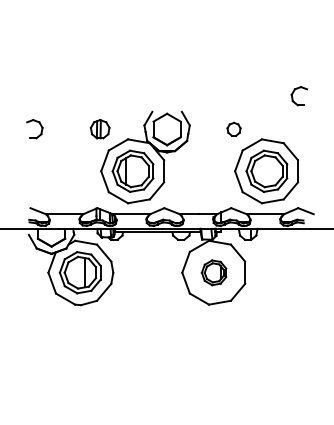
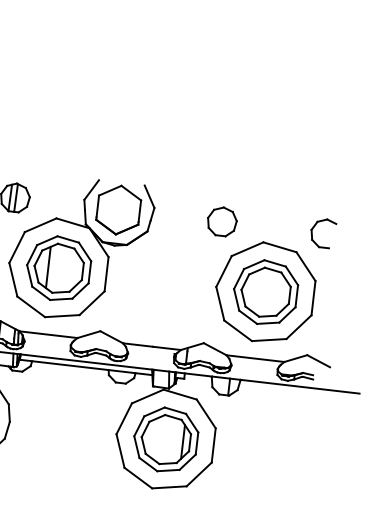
part: (298, 96) -> (321, 233), moved
part: (233, 129) -> (221, 221), size x1.43
part: (213, 272) -> (164, 439), size x1.67

